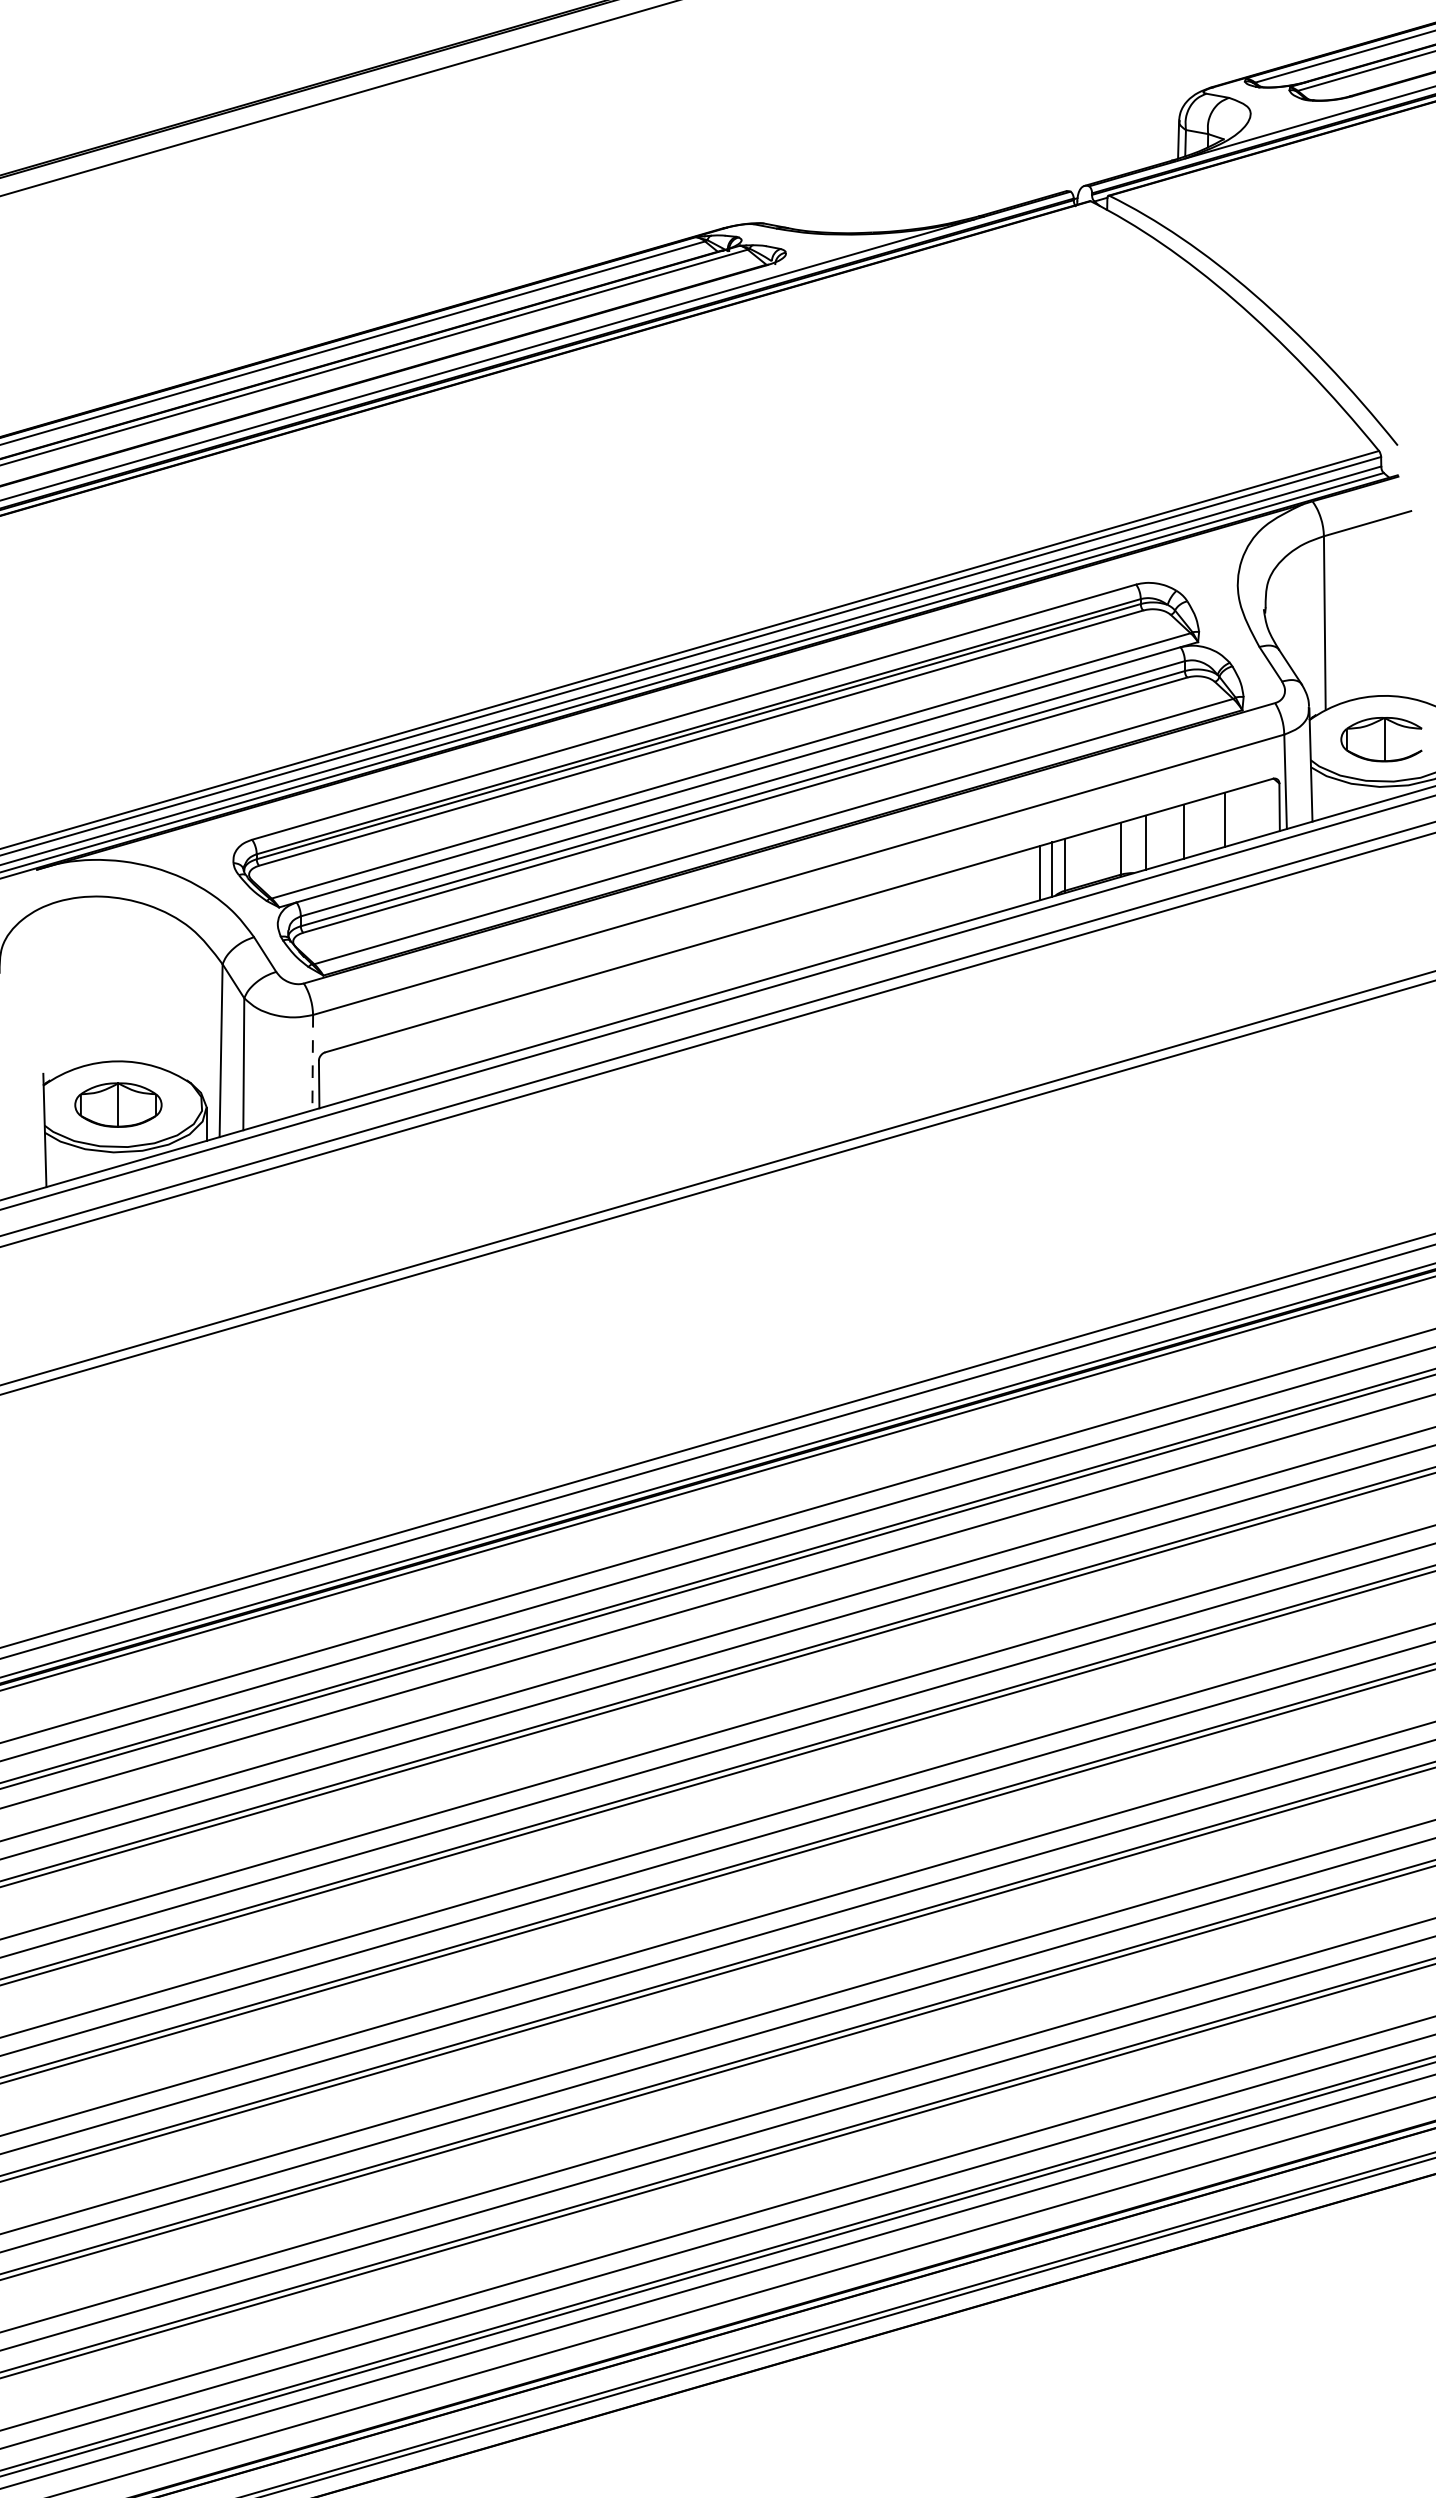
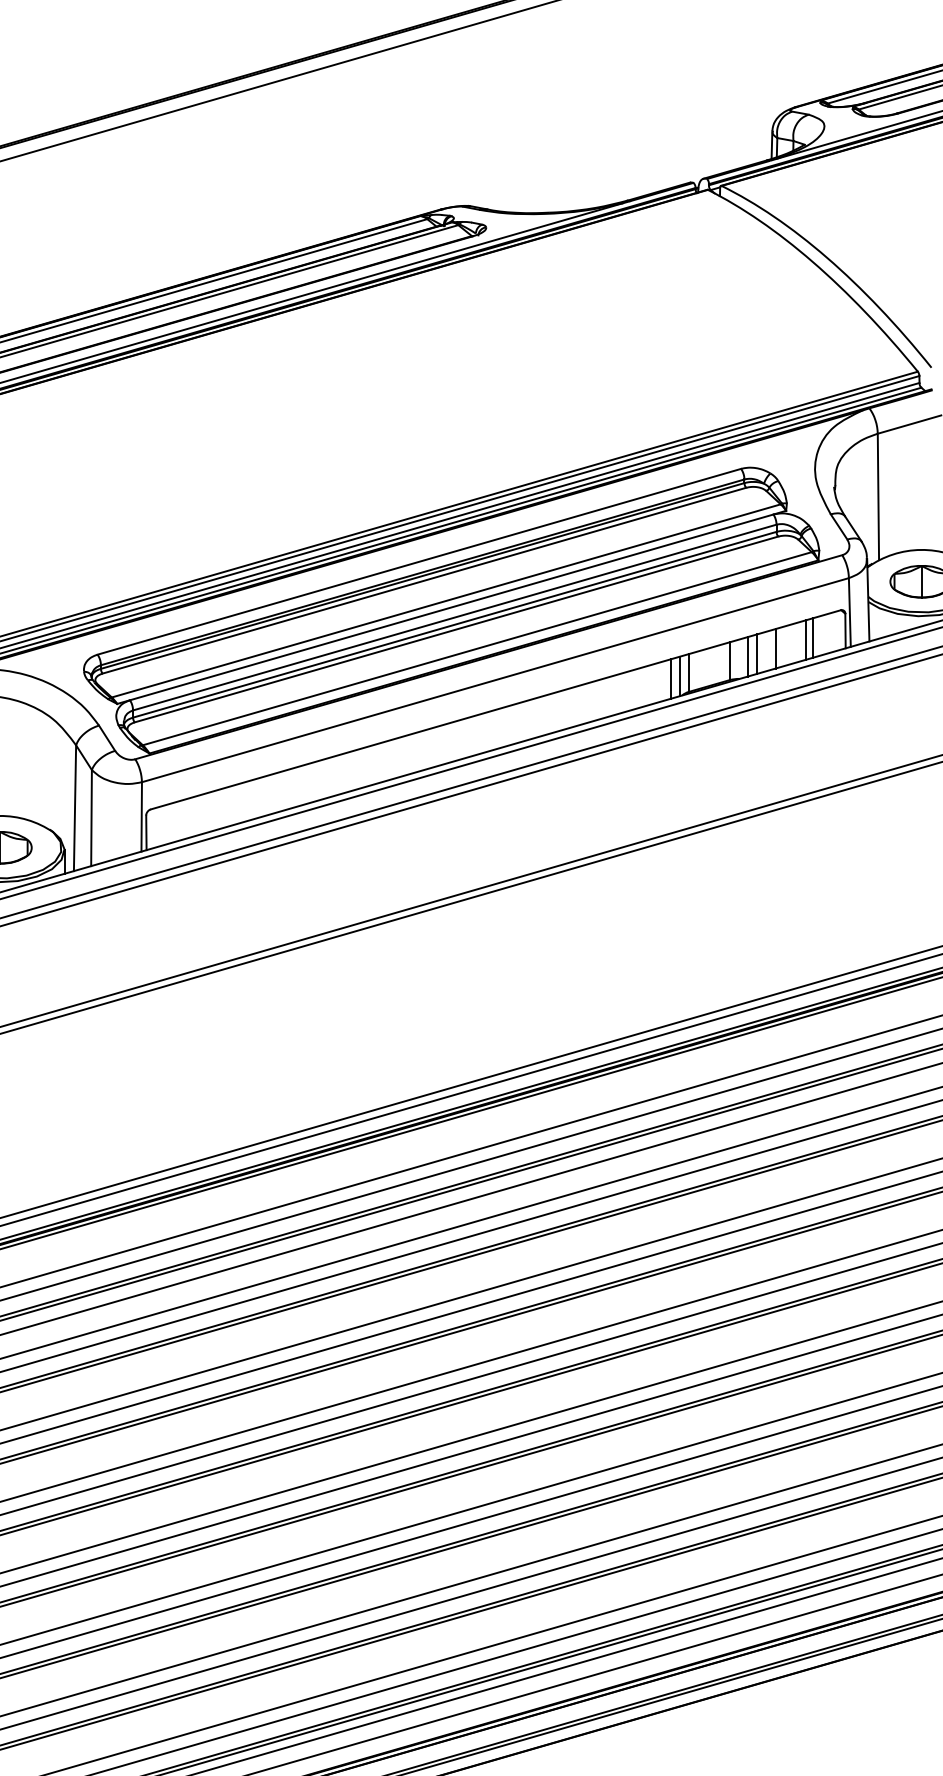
line: (1235, 816) -> (813, 637), added
line: (1158, 838) -> (757, 653), added
line: (312, 1062) -> (141, 816), dashed -> solid

